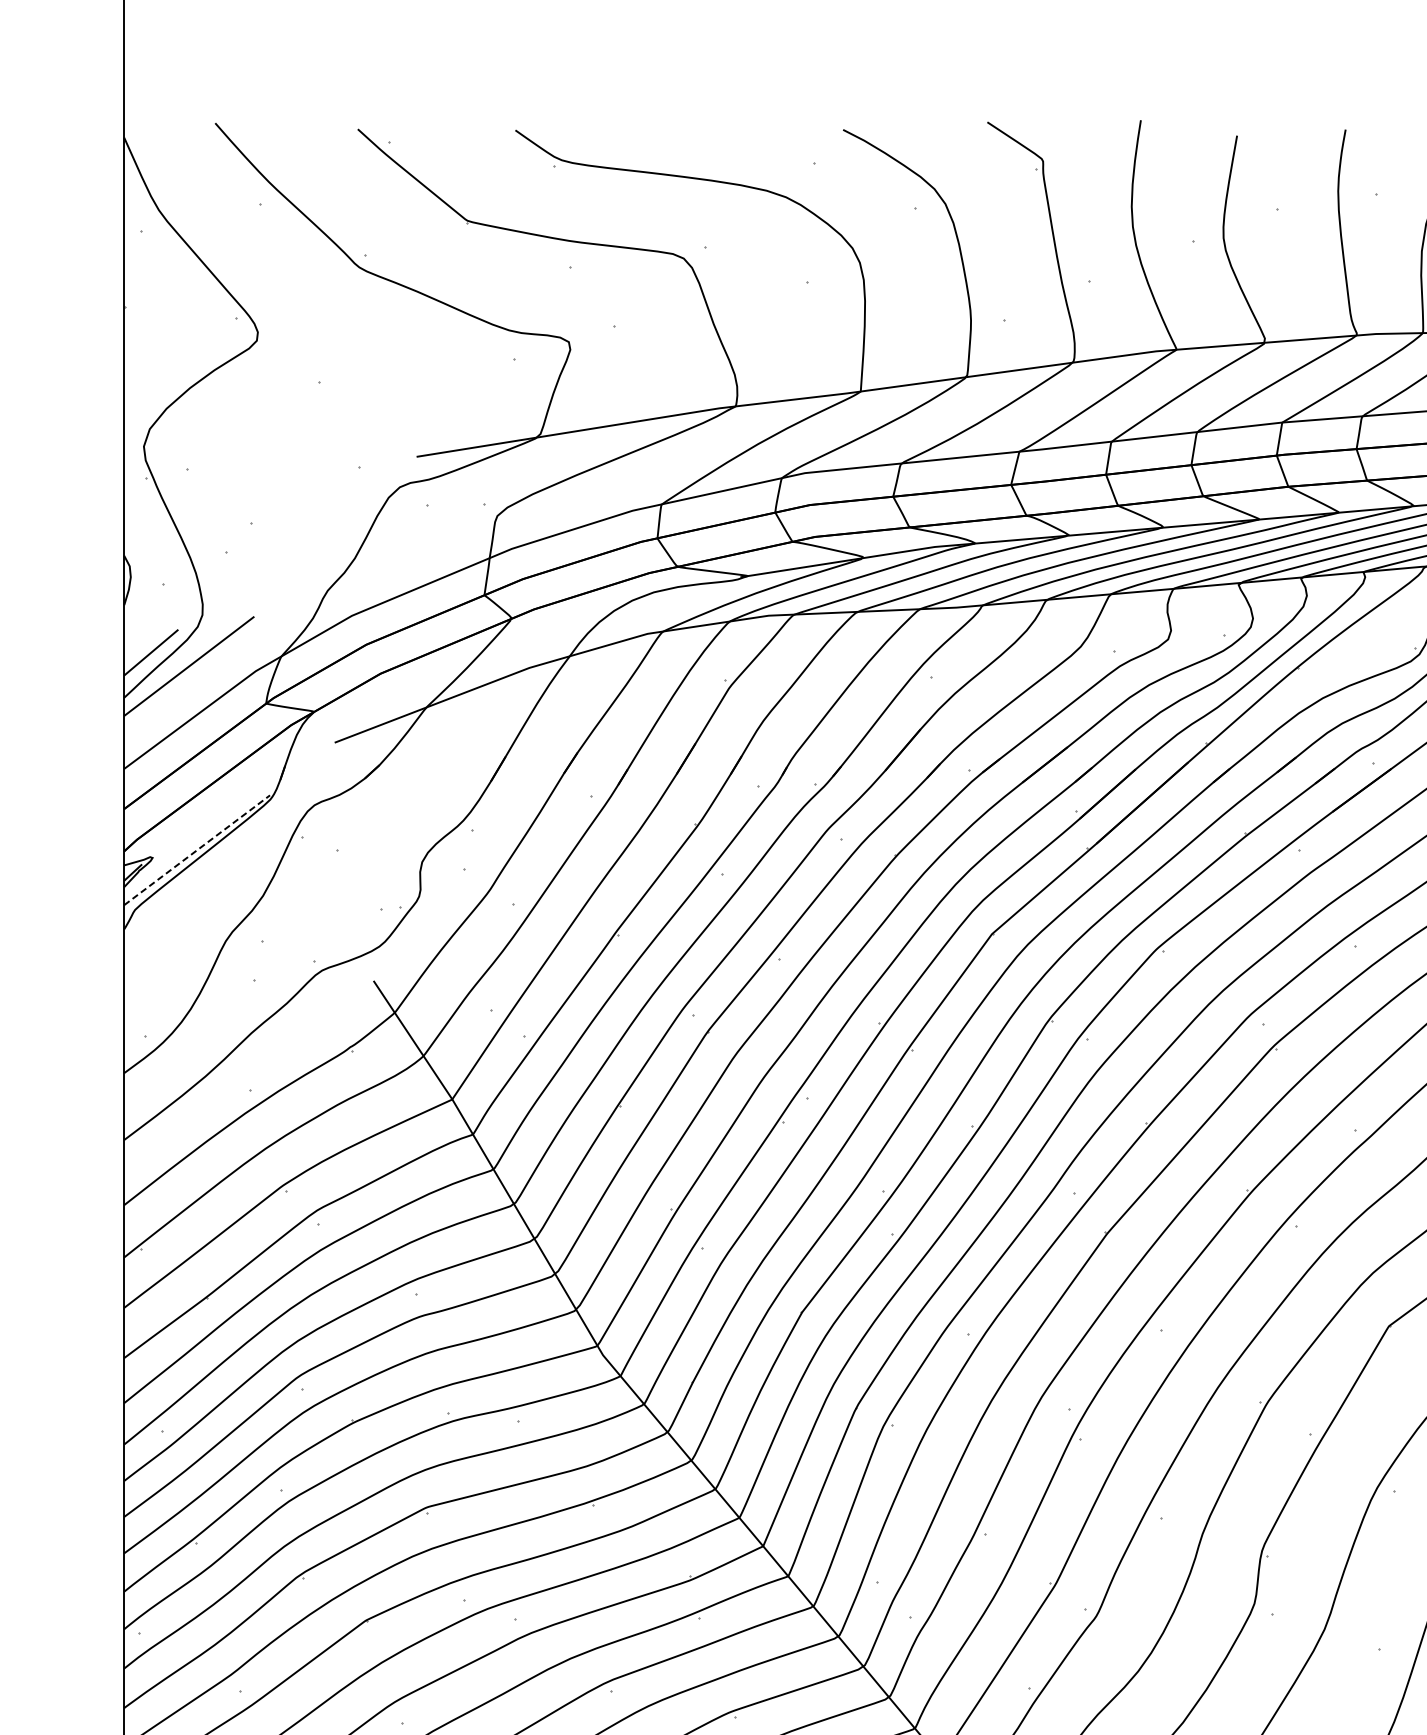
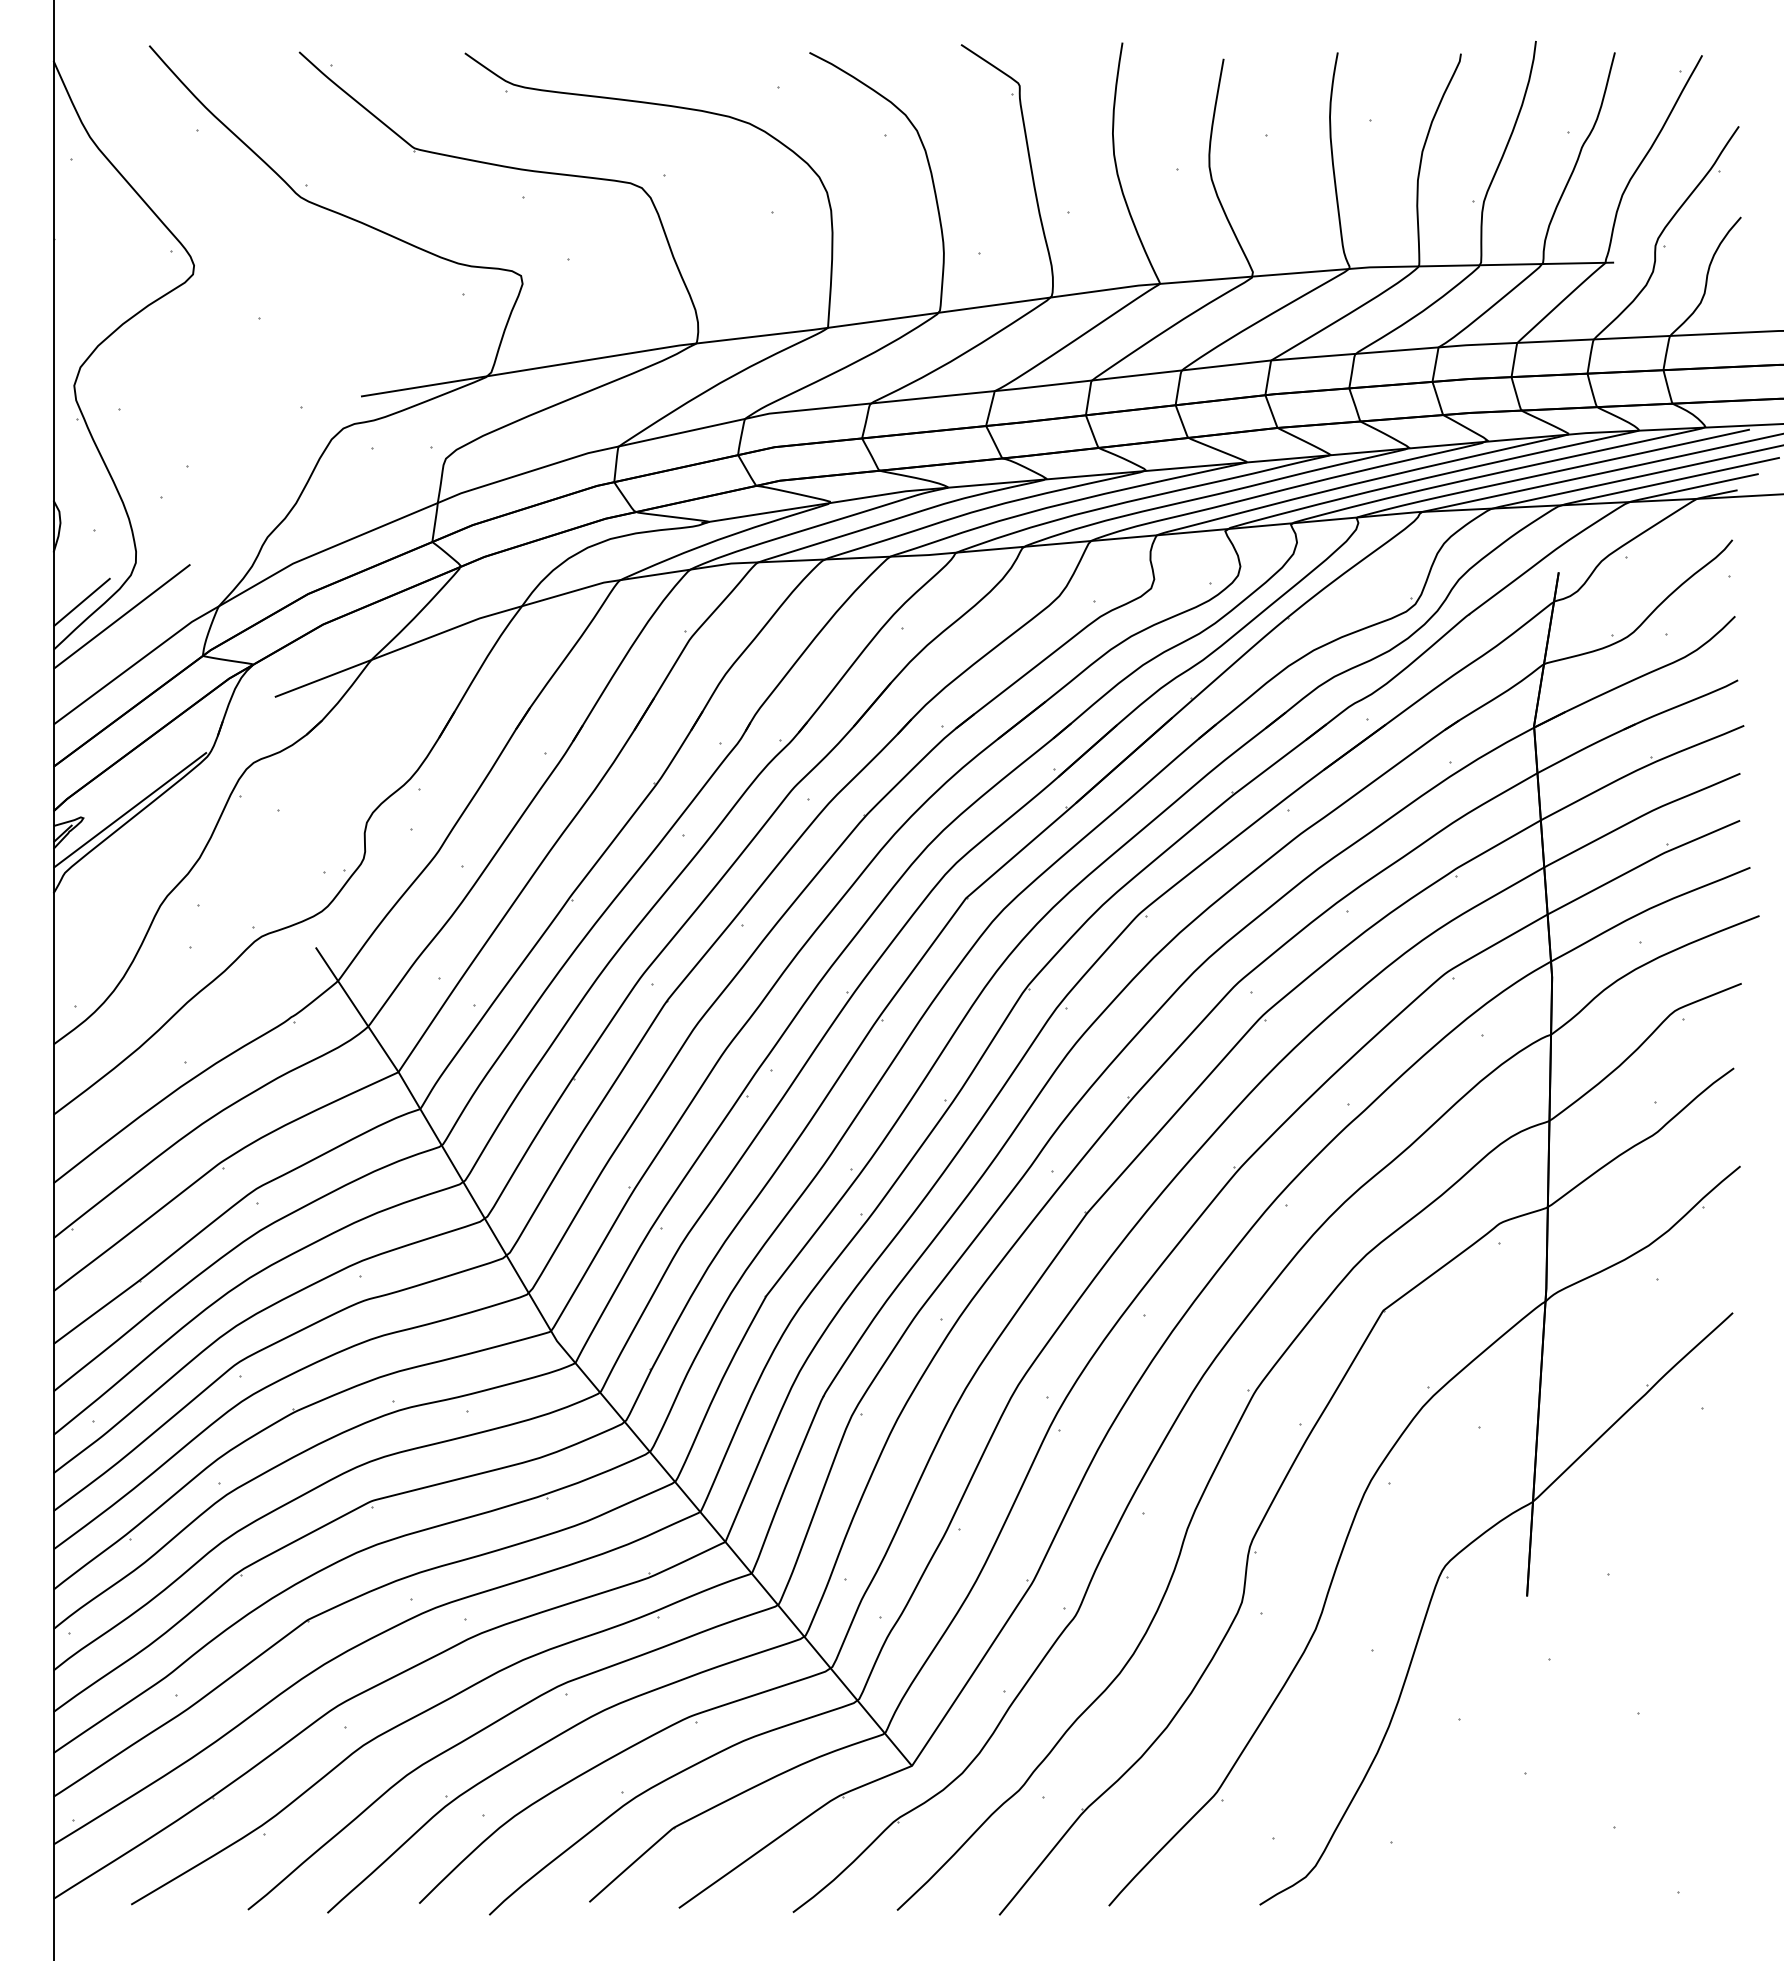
line: (197, 850) -> (130, 810), dashed -> solid

